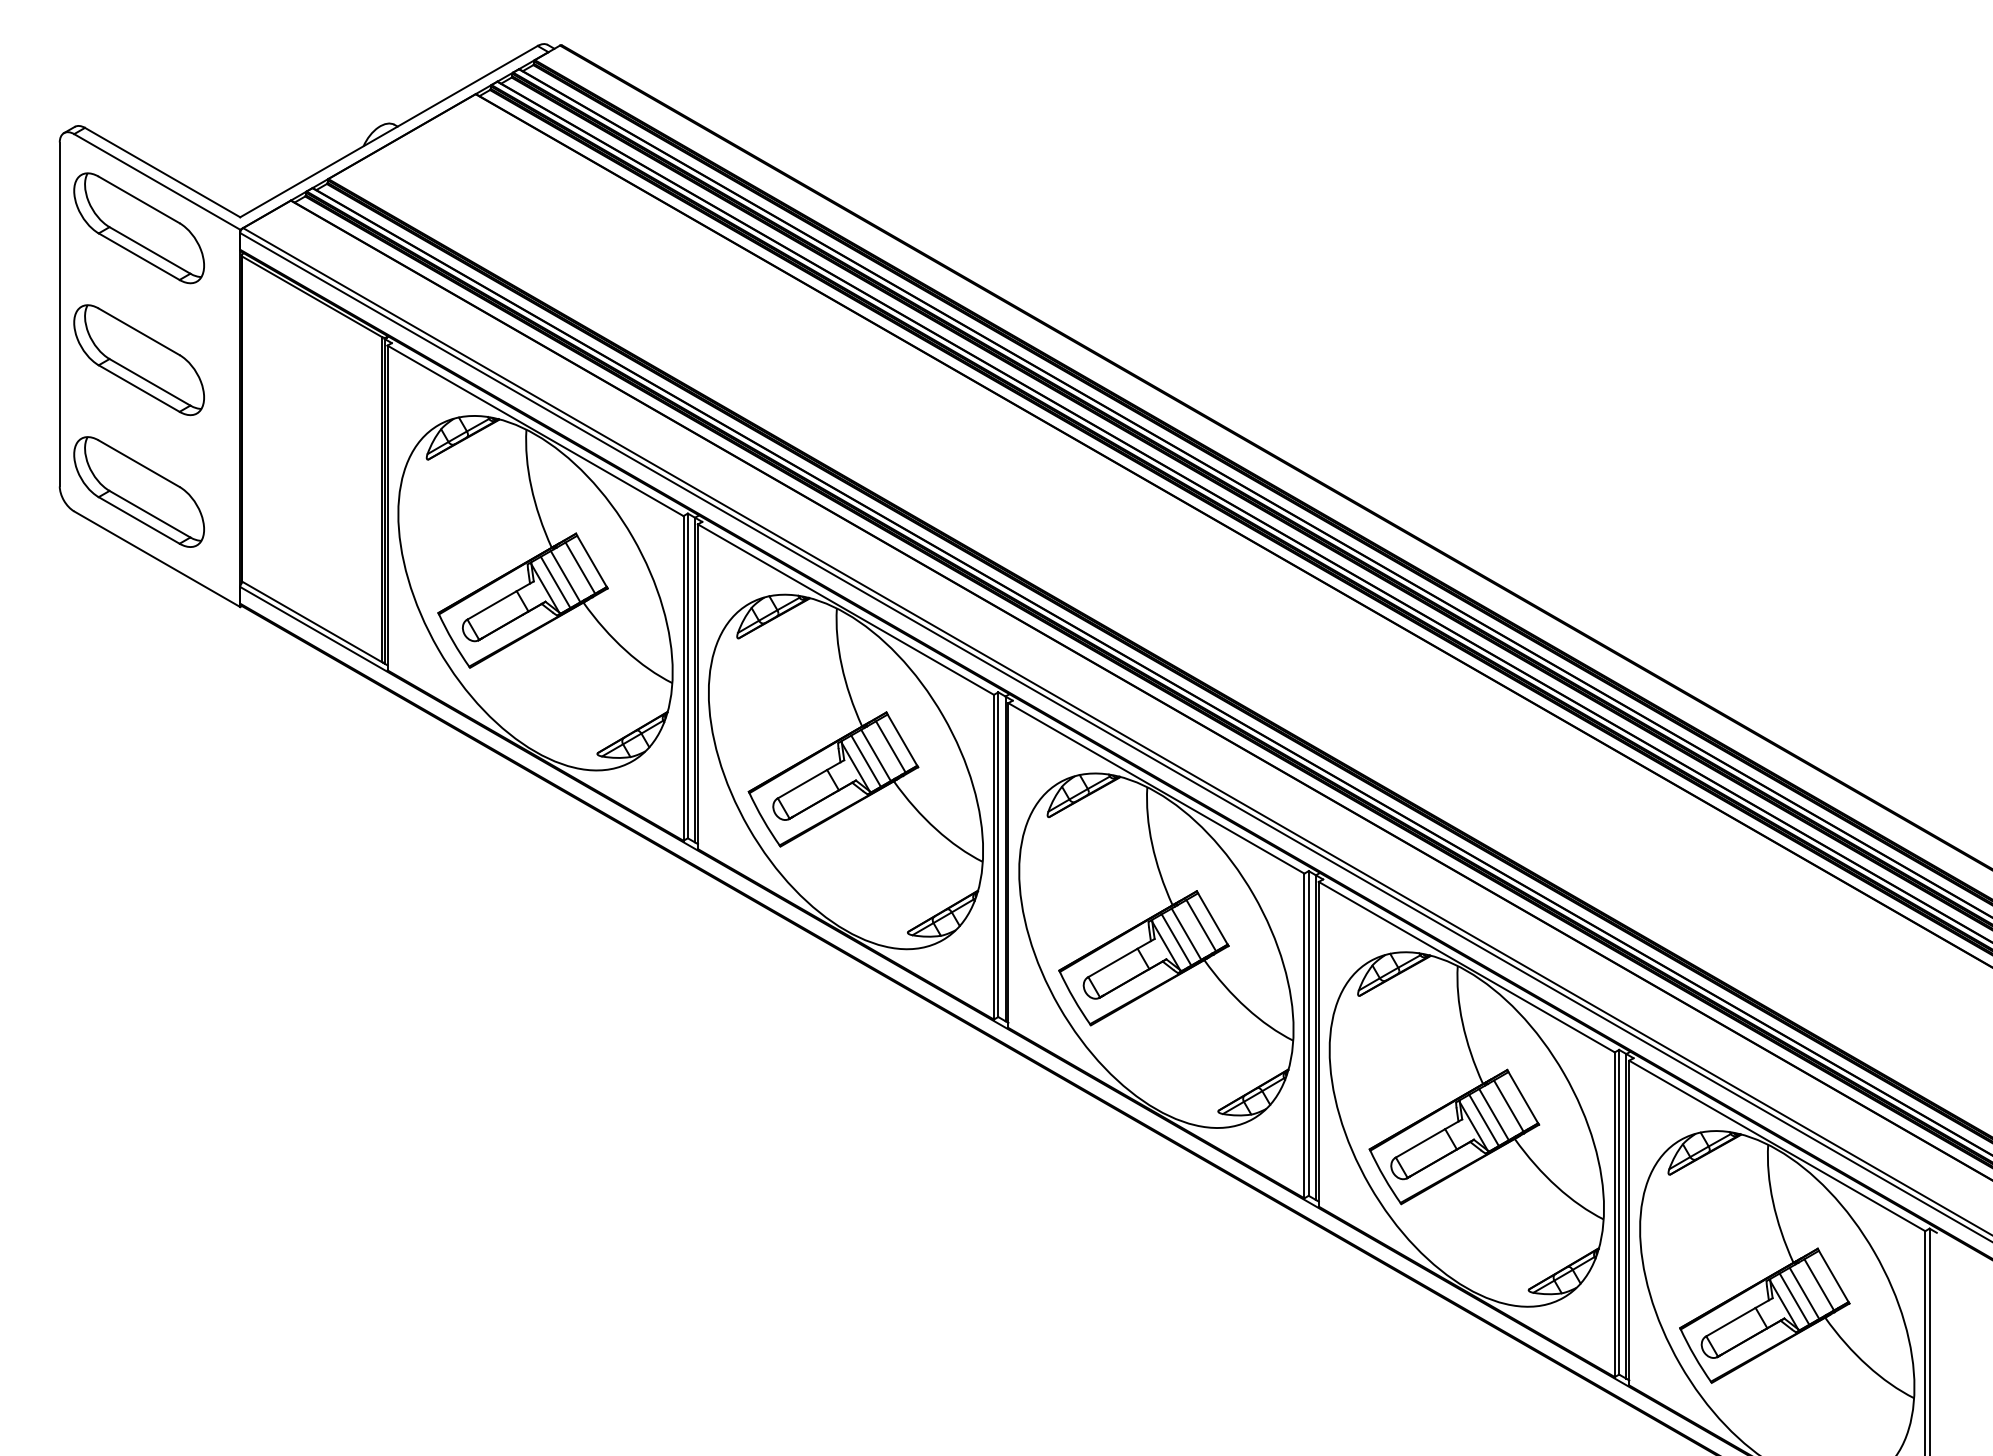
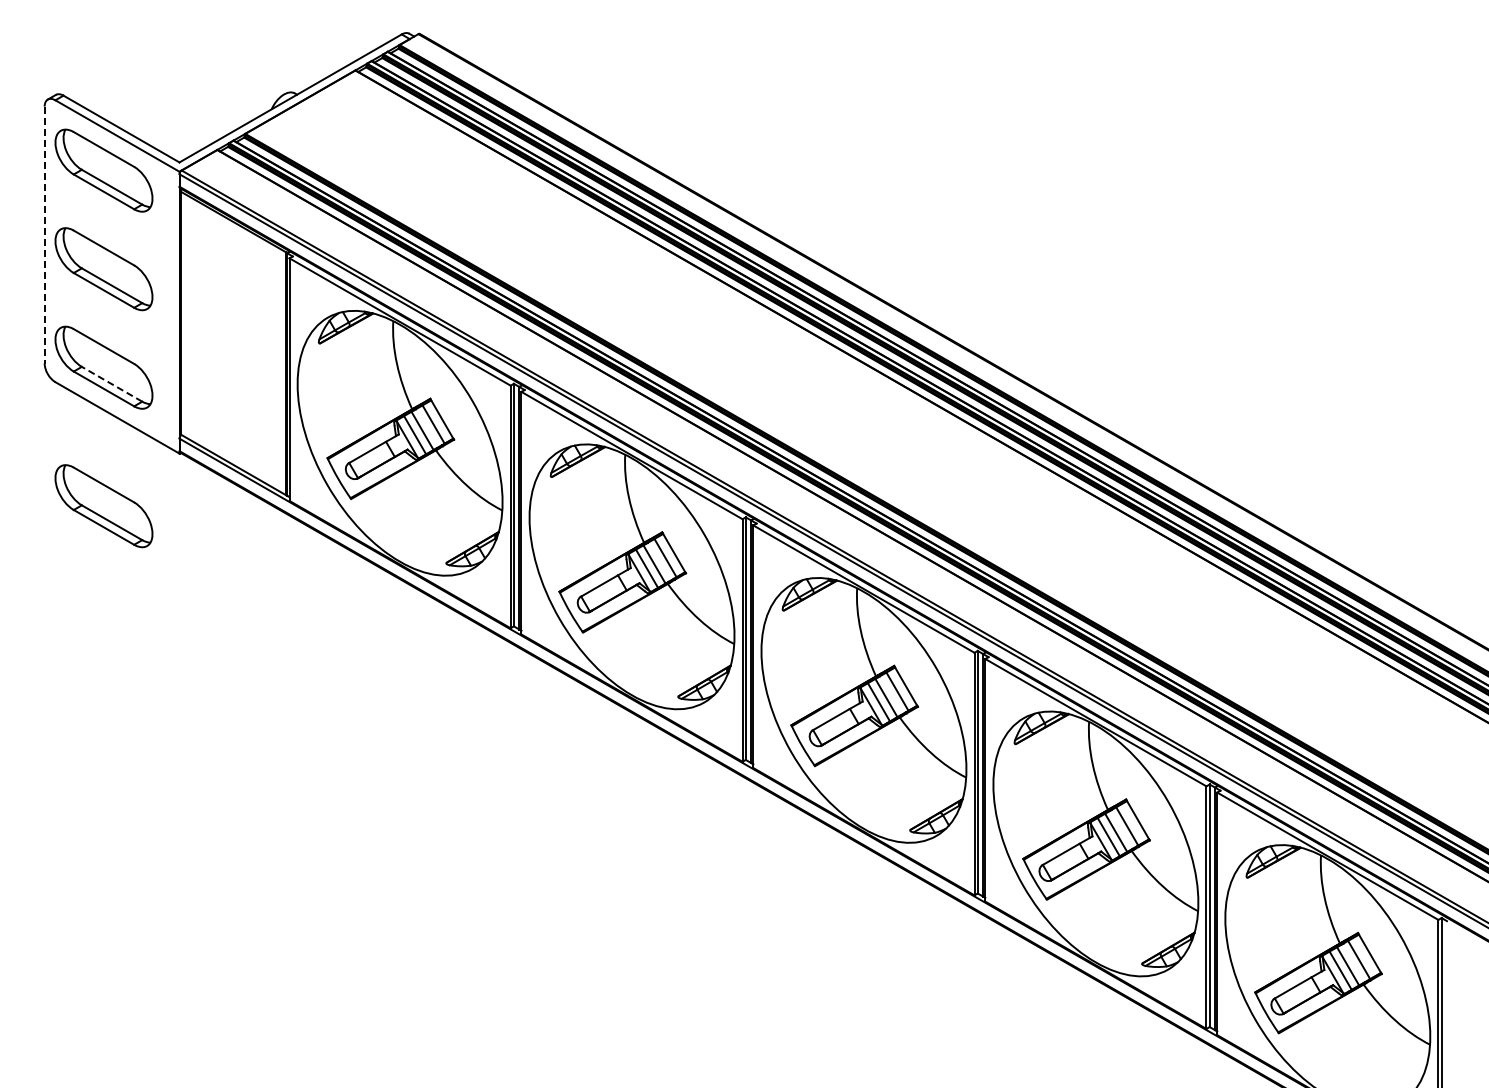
line: (59, 315) -> (44, 235), solid -> dashed
line: (150, 514) -> (112, 384), solid -> dashed
part: (138, 677) -> (103, 506), added

